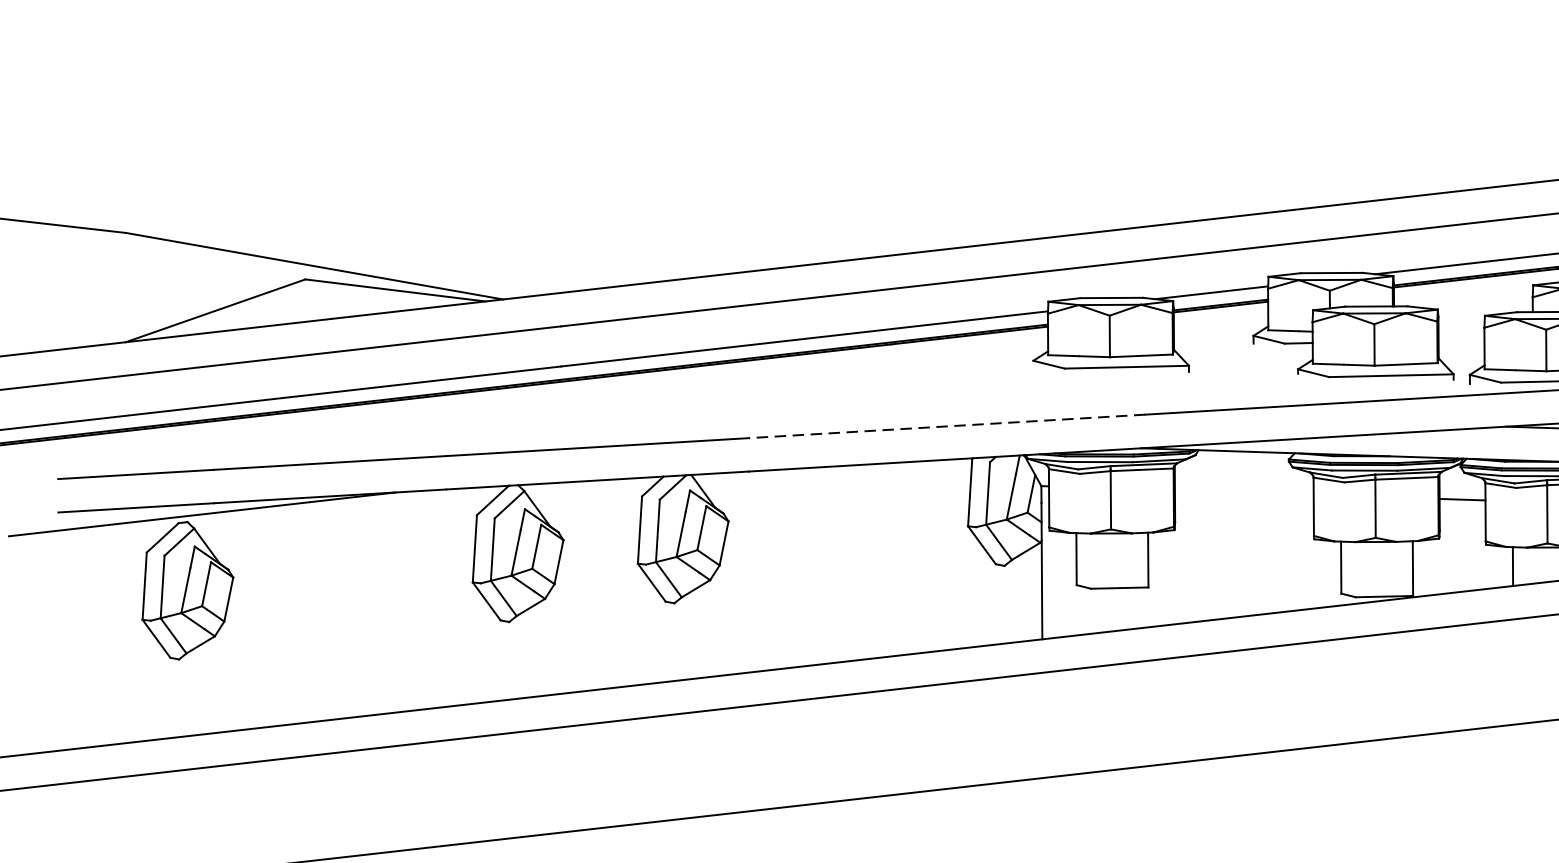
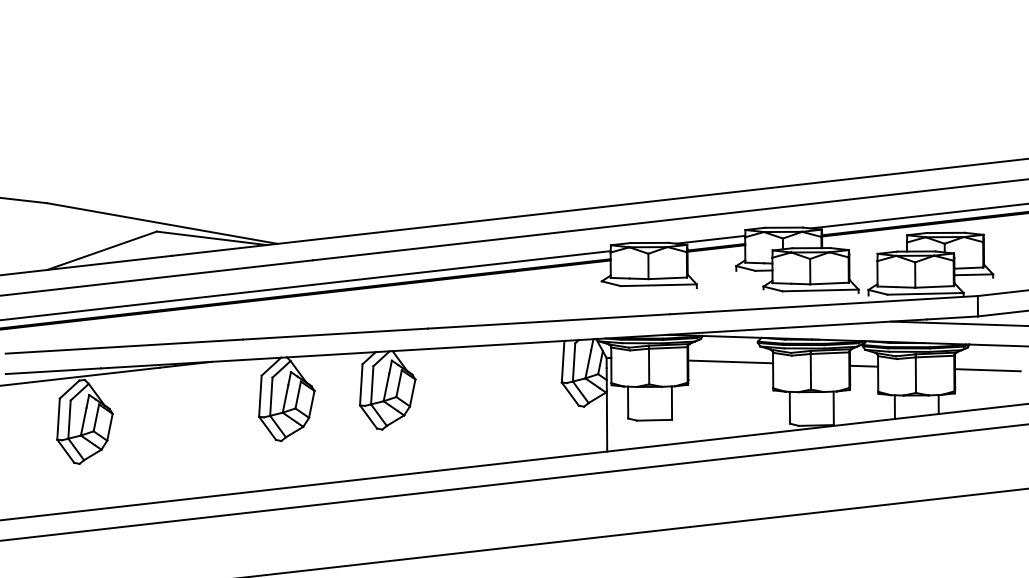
line: (946, 426) -> (548, 321), dashed -> solid
line: (1244, 491) -> (730, 361), added

